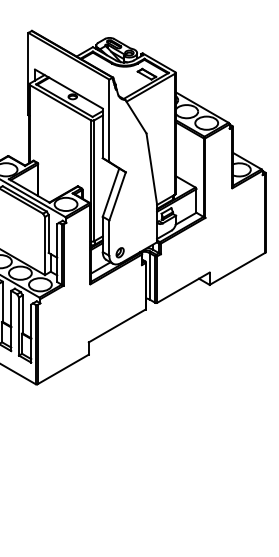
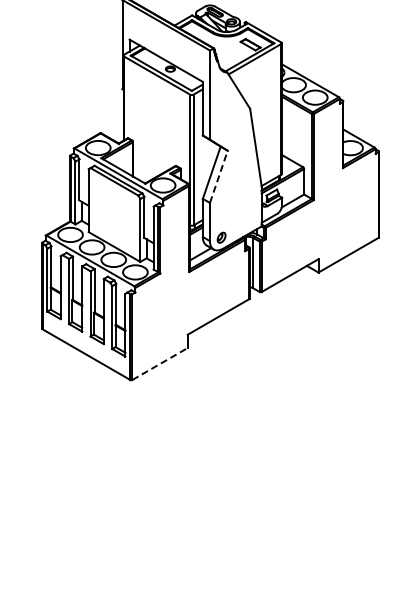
line: (117, 196) -> (218, 176), solid -> dashed
line: (63, 368) -> (160, 363), solid -> dashed

